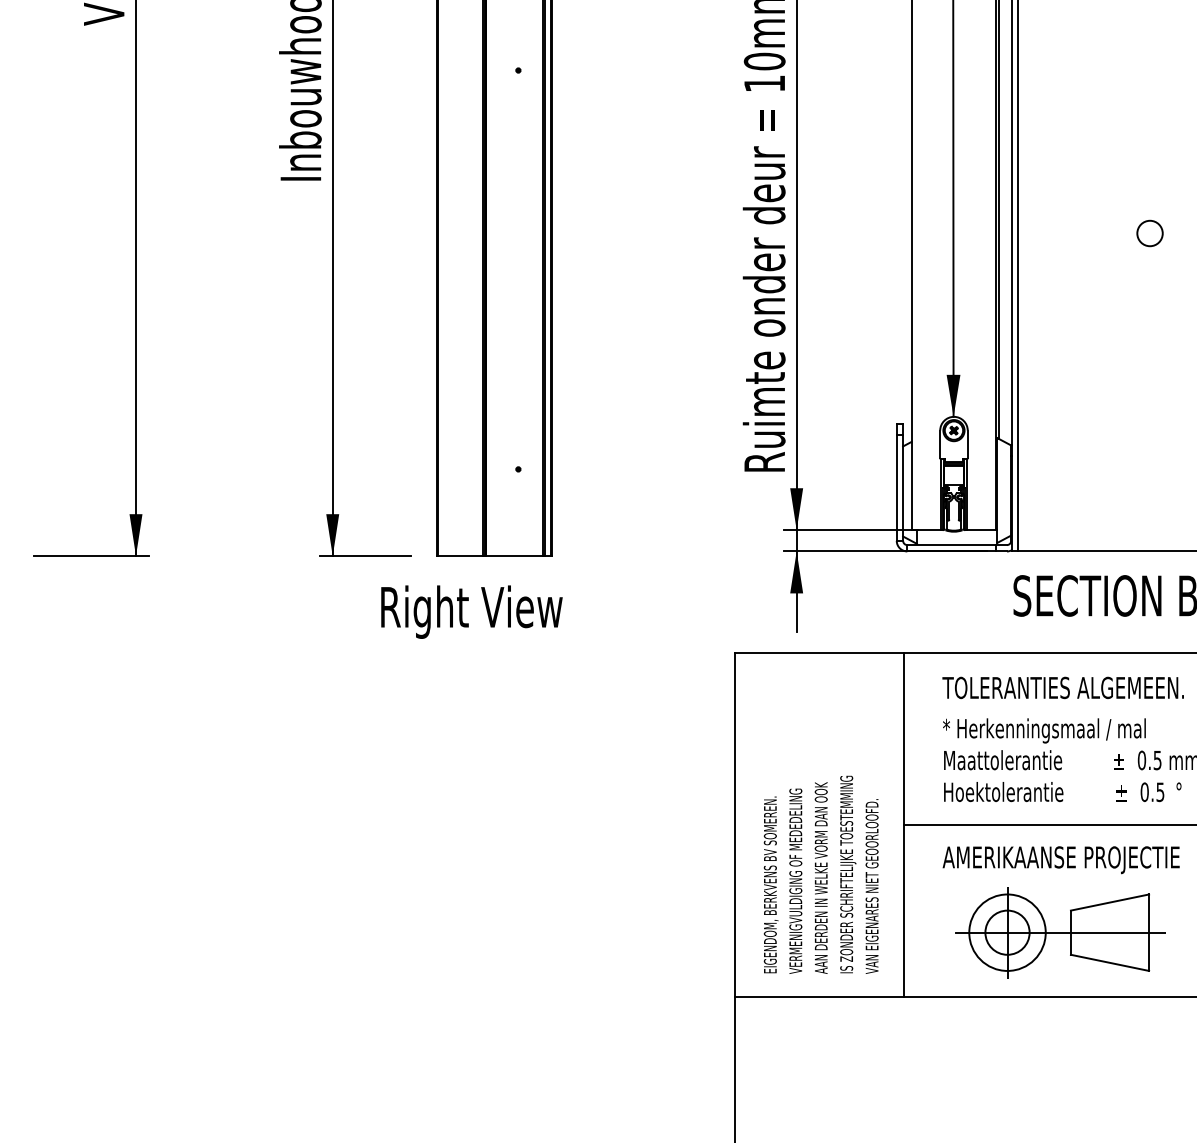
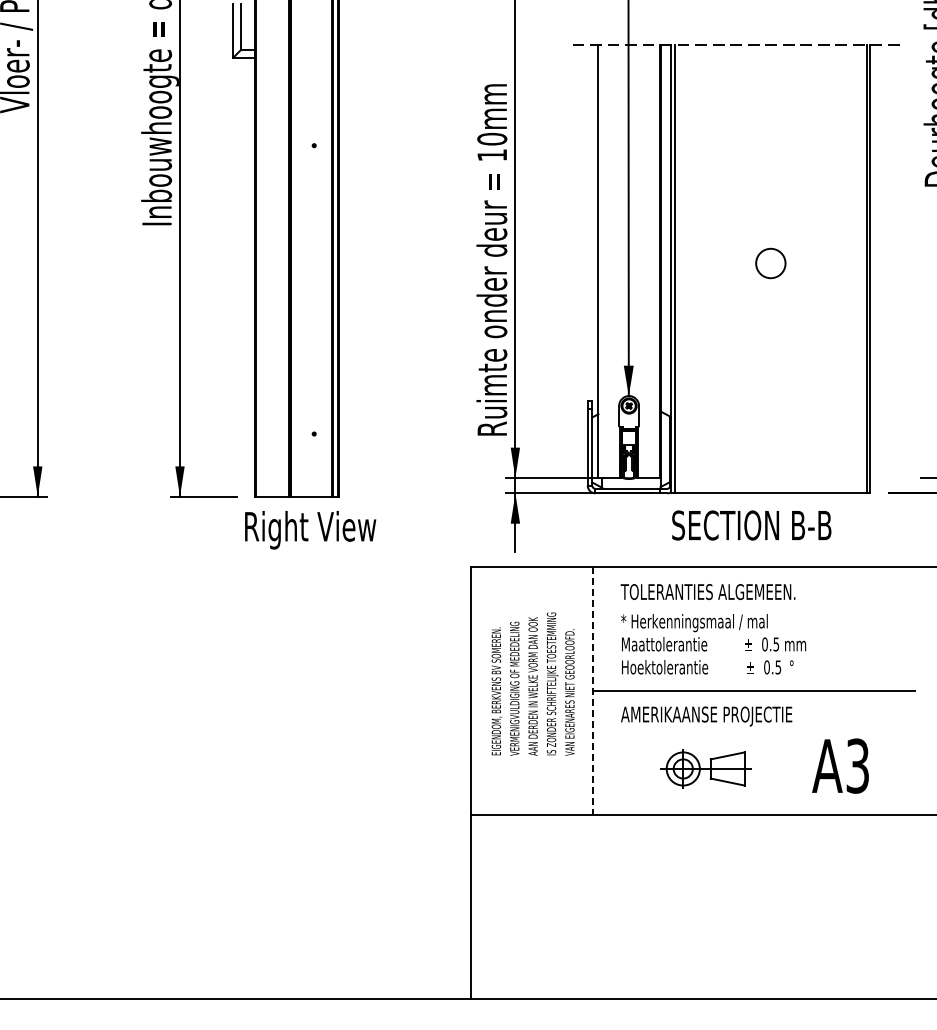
circle: (1149, 233) -> (770, 263), size x1.6
text: (471, 612) -> (310, 530), moved
line: (903, 825) -> (592, 691), solid -> dashed
text: (820, 873) -> (532, 683), moved
part: (1061, 932) -> (706, 768), size x0.6

